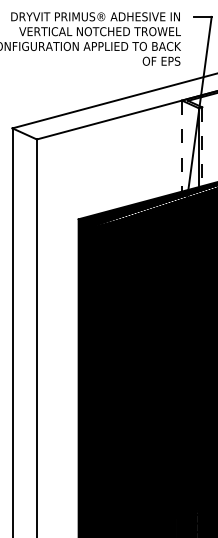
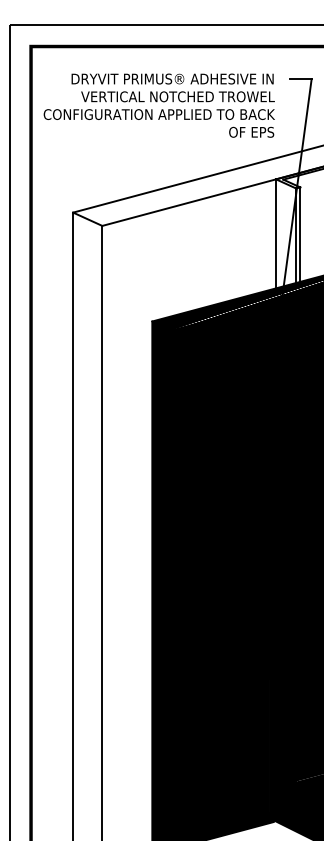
line: (182, 146) -> (276, 234), dashed -> solid
line: (202, 147) -> (300, 235), dashed -> solid

